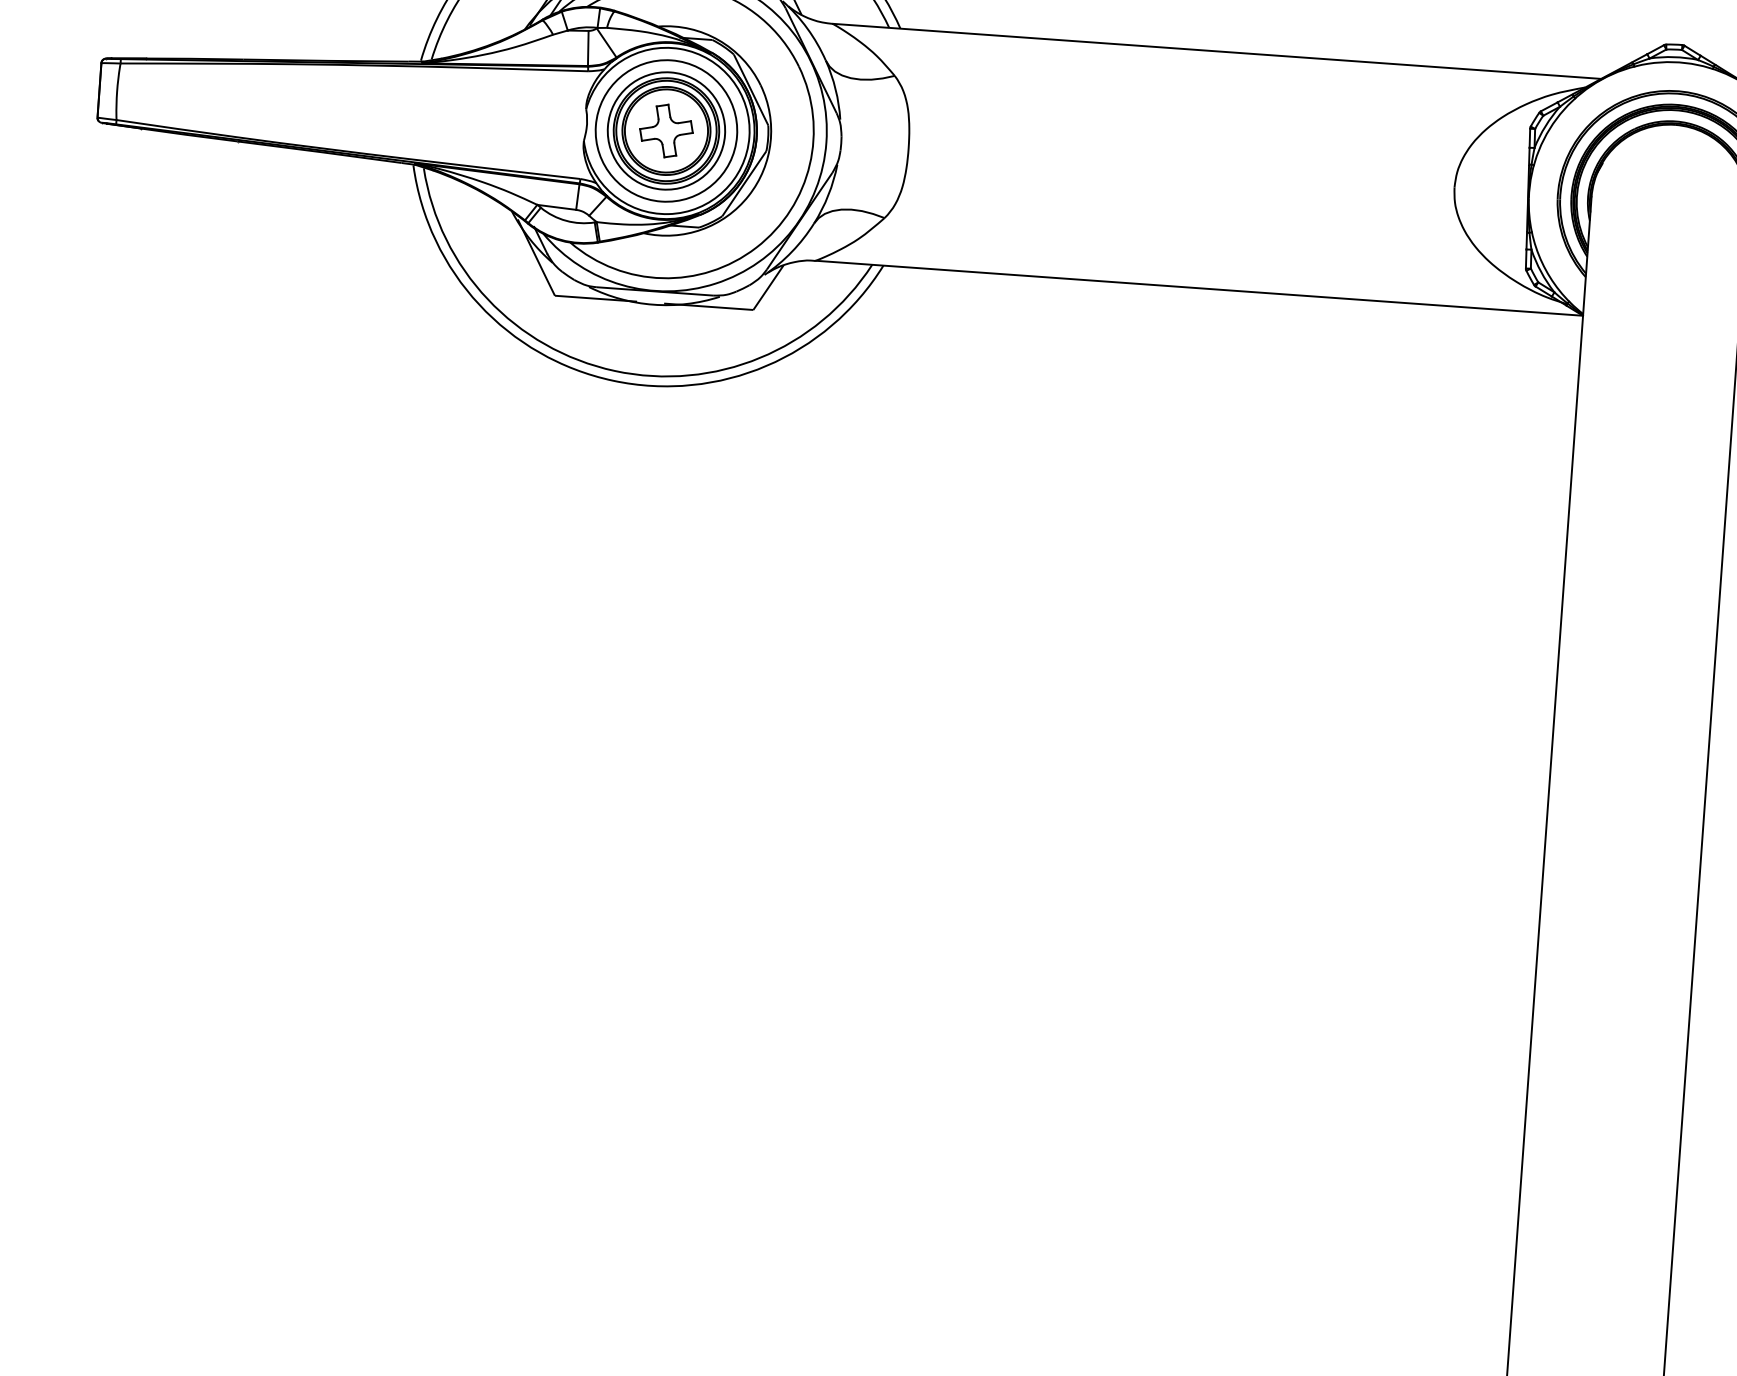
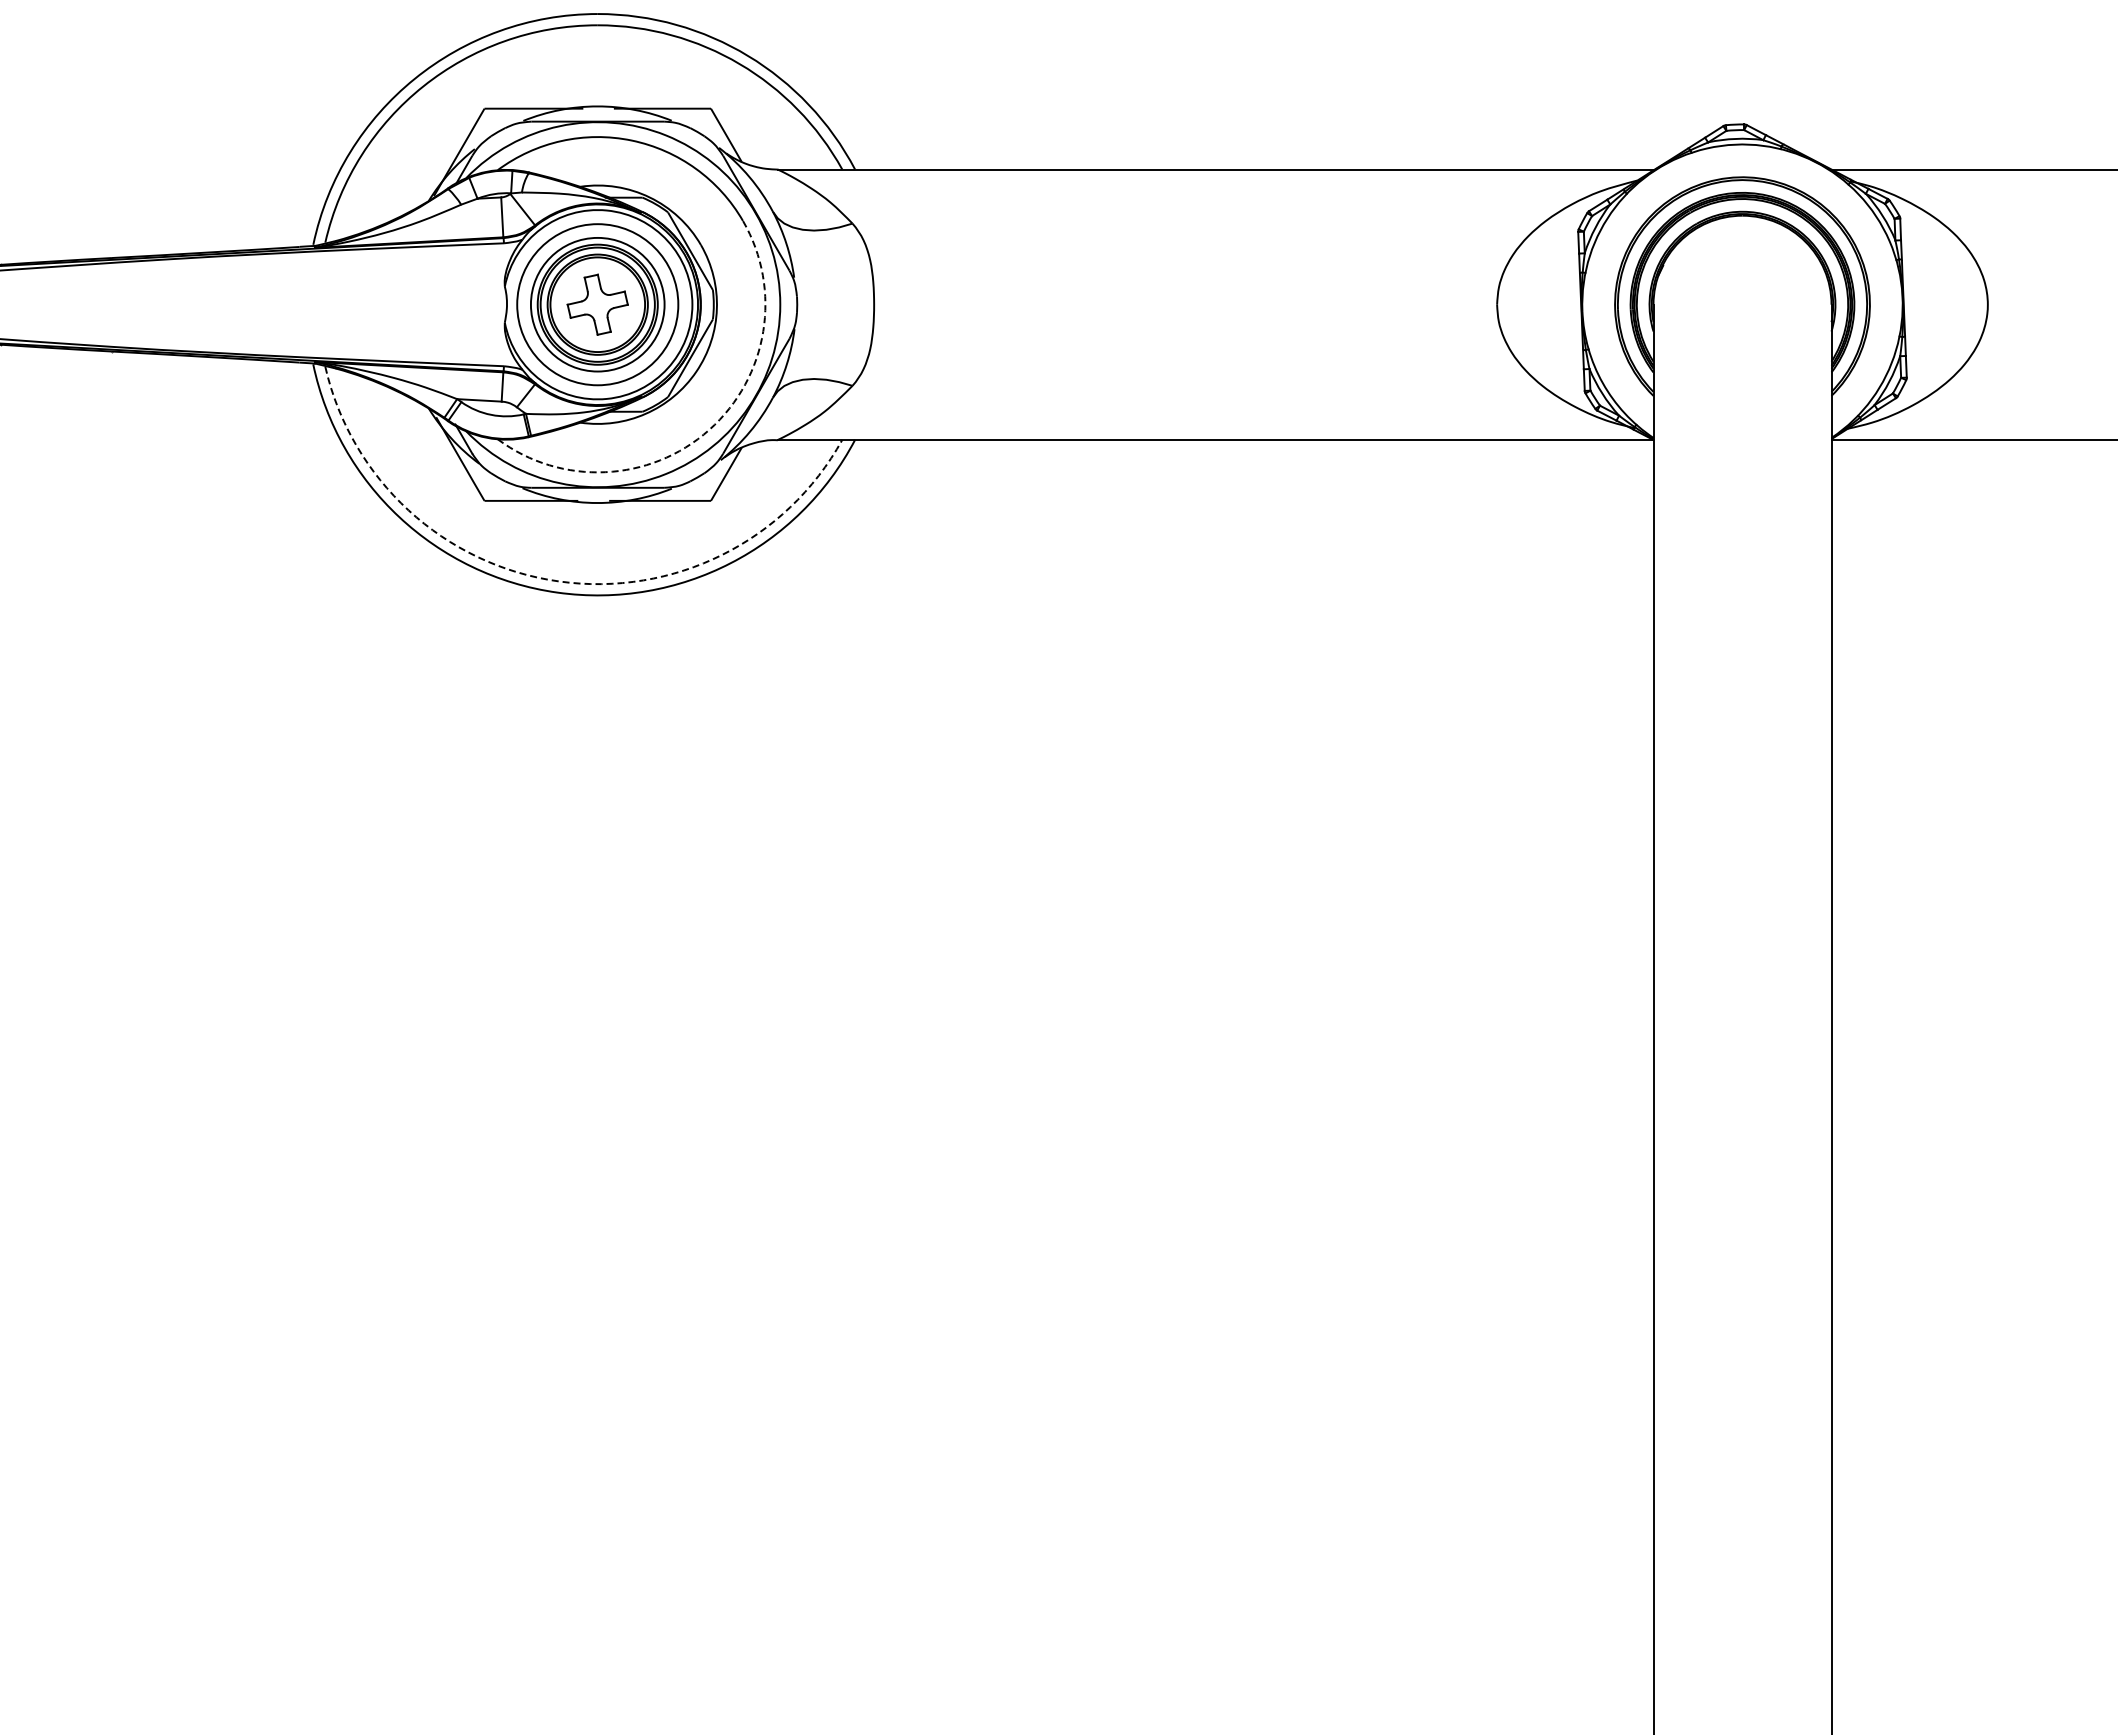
arc: (756, 247) -> (709, 429), solid -> dashed
arc: (614, 371) -> (558, 581), solid -> dashed

